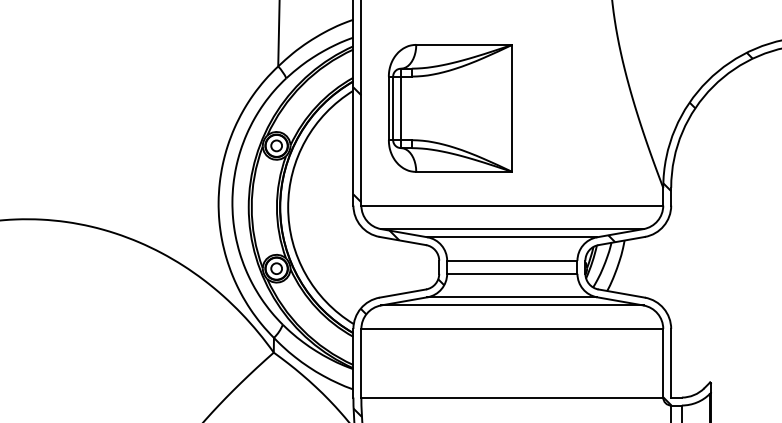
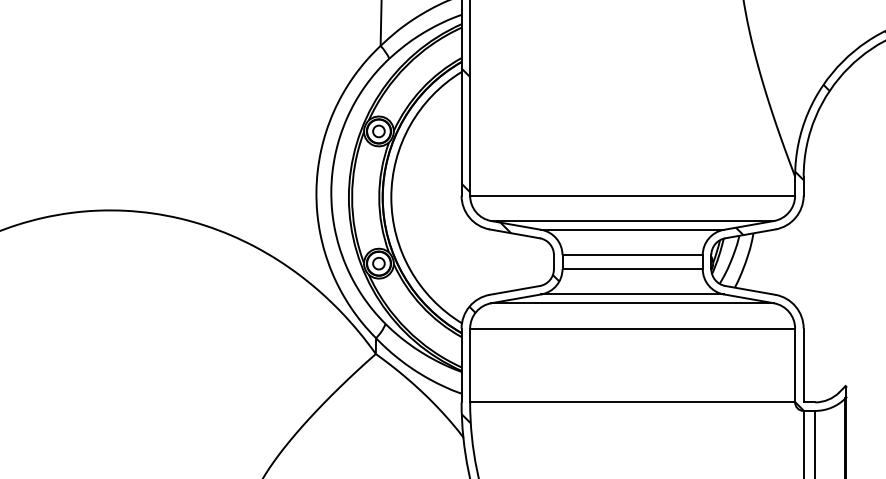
part: (449, 107) -> (565, 90), removed

